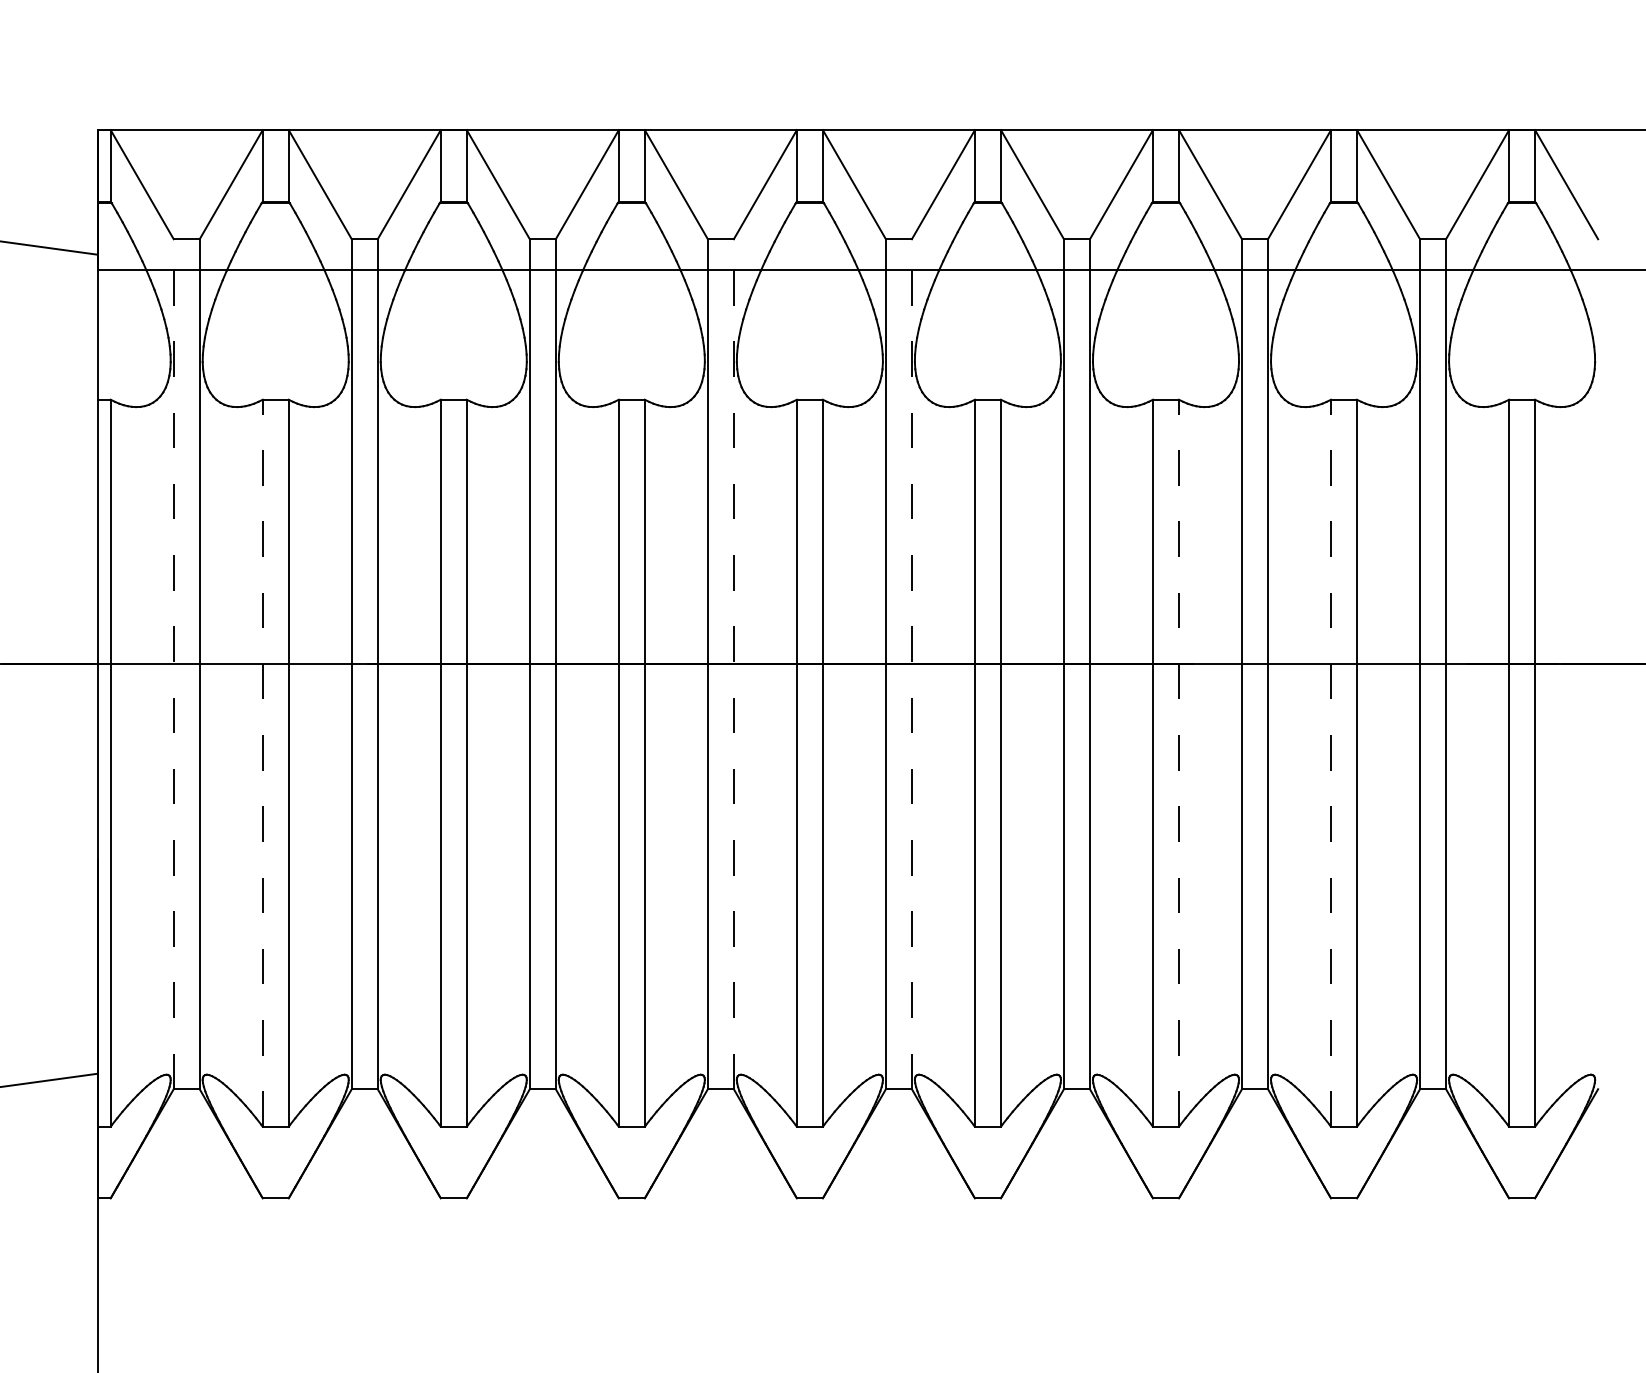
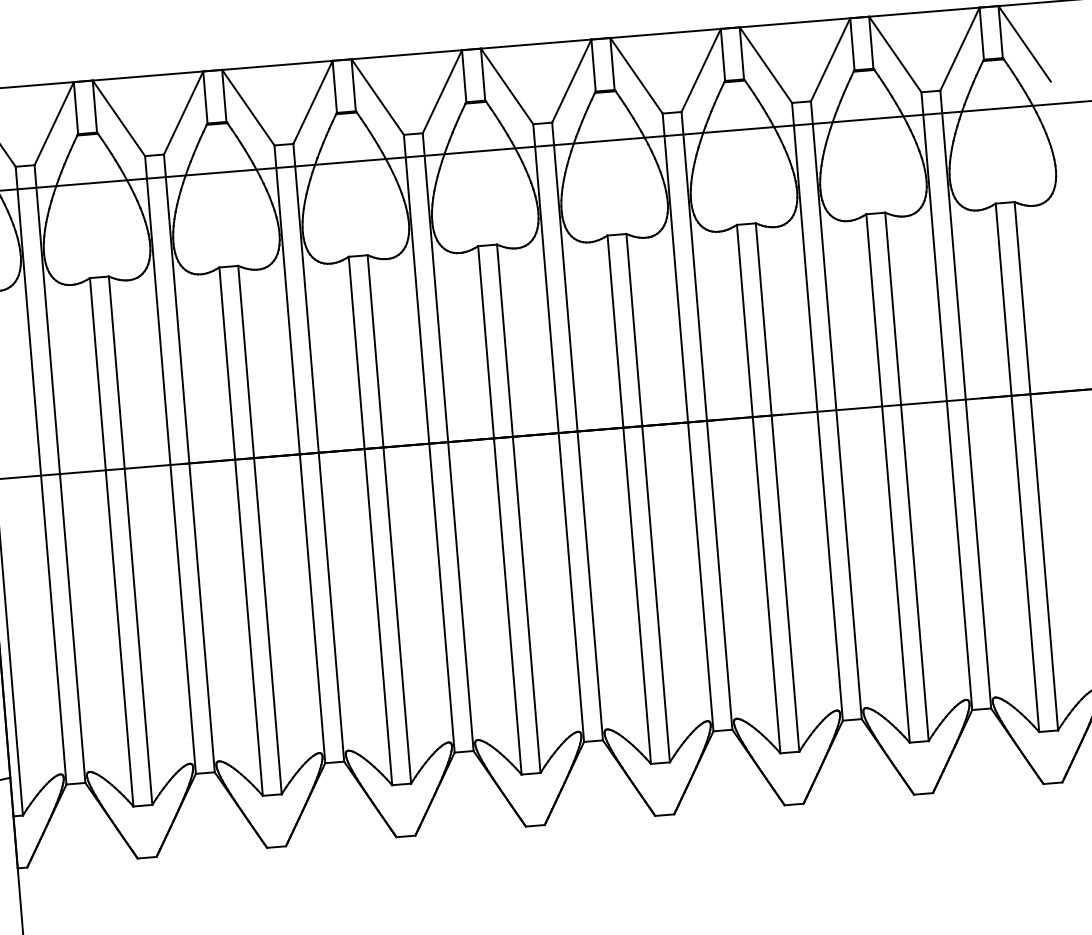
line: (173, 664) -> (40, 475), dashed -> solid
line: (733, 664) -> (447, 442), dashed -> solid
line: (911, 664) -> (577, 431), dashed -> solid
line: (262, 763) -> (111, 542), dashed -> solid
line: (1178, 763) -> (777, 487), dashed -> solid
line: (1331, 763) -> (888, 478), dashed -> solid

